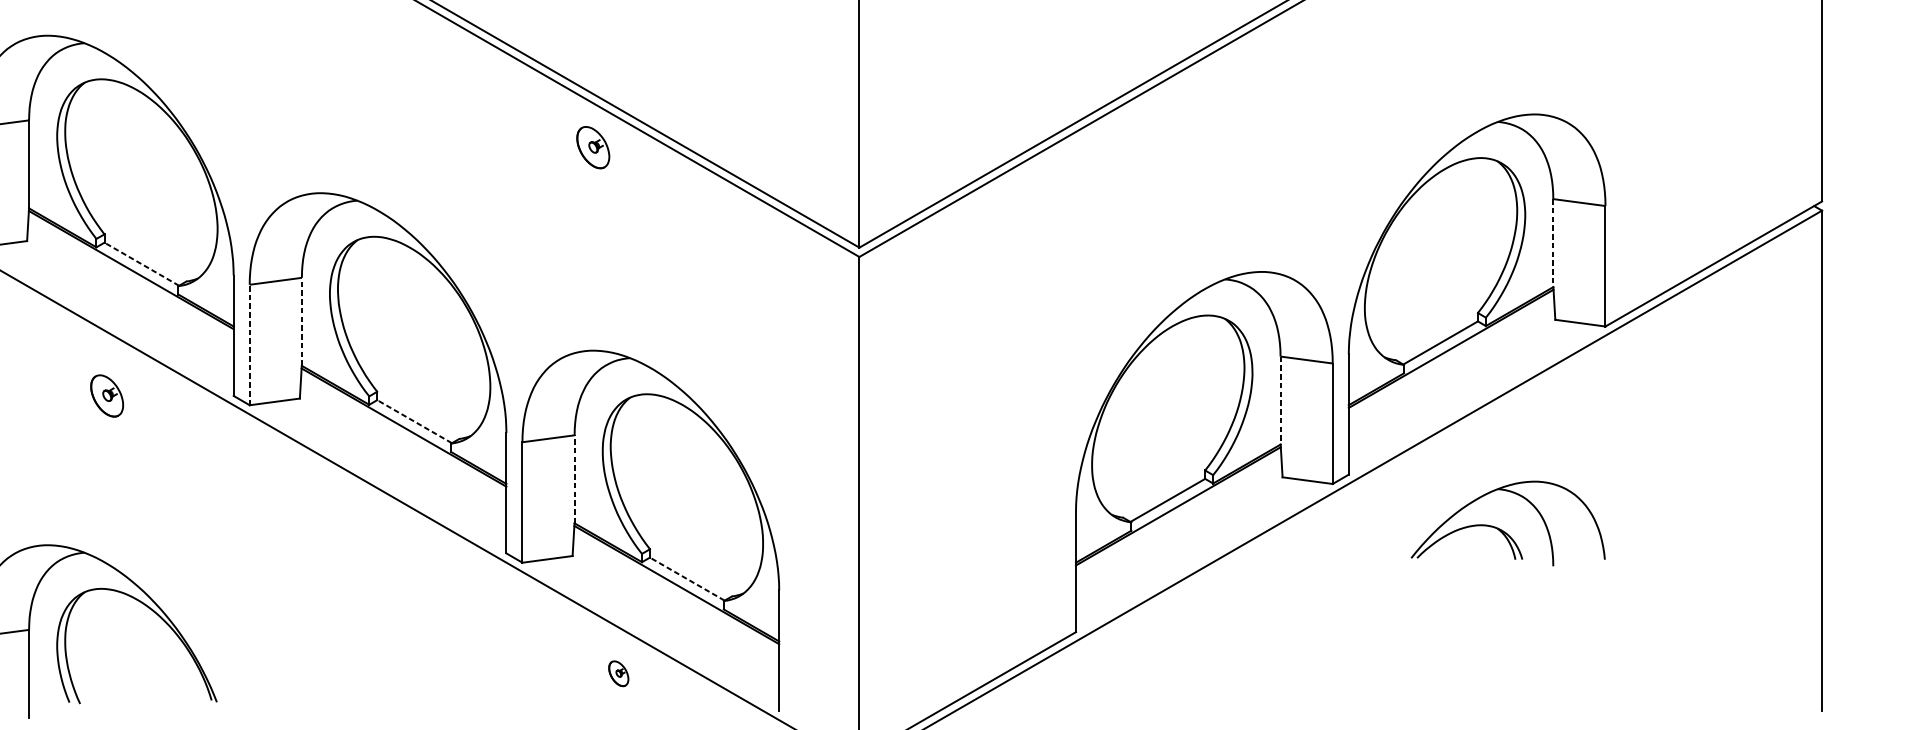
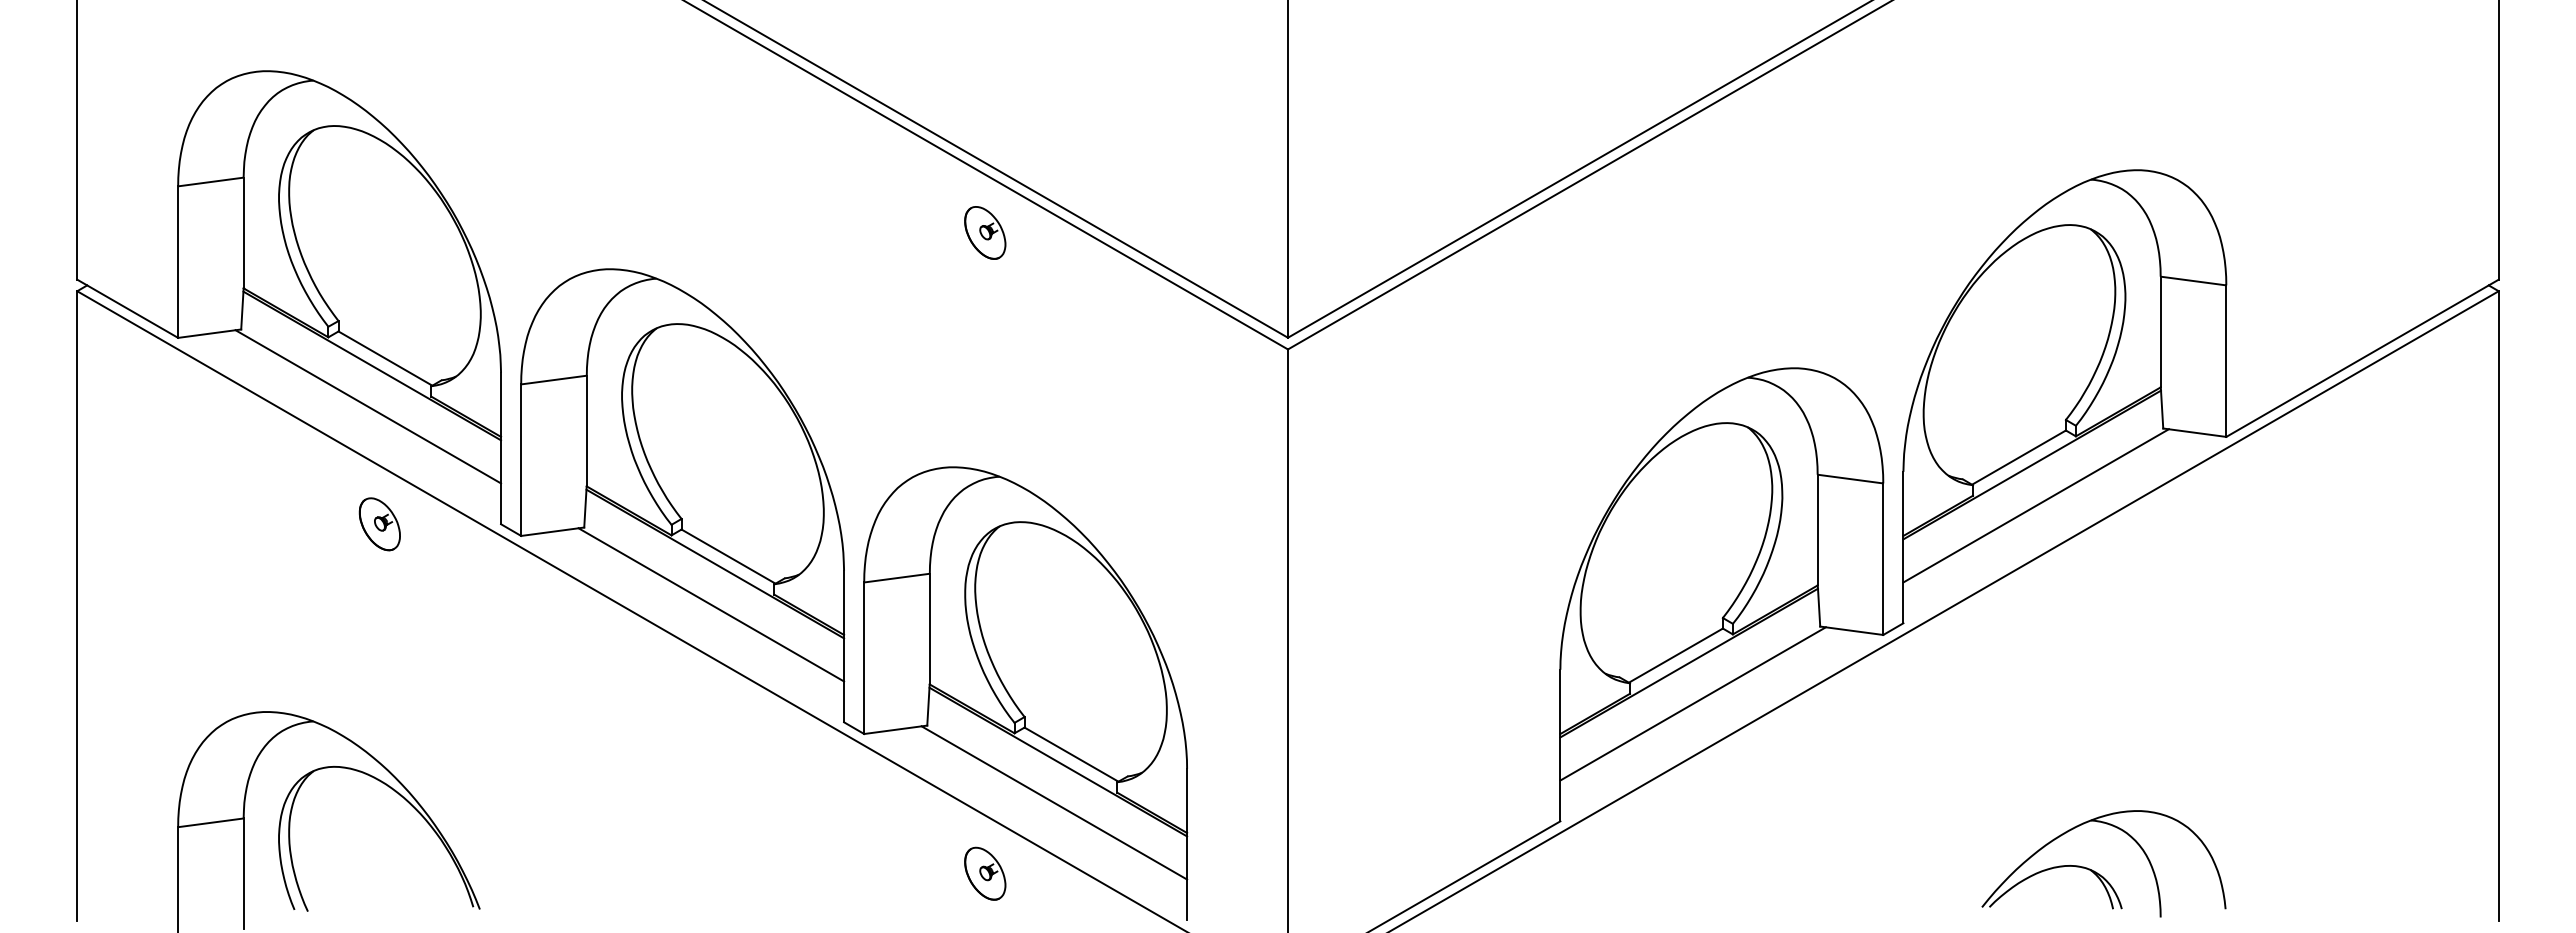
part: (593, 147) -> (985, 232), moved
line: (1553, 243) -> (2160, 332), dashed -> solid
line: (141, 264) -> (385, 358), dashed -> solid
line: (128, 302) -> (368, 406), added
line: (301, 321) -> (586, 430), dashed -> solid
line: (249, 345) -> (521, 460), dashed -> solid
line: (1453, 381) -> (2035, 505), added
part: (106, 396) -> (379, 524), moved
line: (1280, 400) -> (1817, 530), dashed -> solid
line: (414, 421) -> (728, 556), dashed -> solid
line: (401, 459) -> (711, 604), added
line: (574, 478) -> (929, 628), dashed -> solid
part: (1504, 531) -> (2099, 873), moved
line: (1181, 538) -> (1692, 703), added
line: (687, 579) -> (1071, 754), dashed -> solid
line: (673, 617) -> (1054, 802), added
part: (618, 673) -> (985, 873), size x1.67

